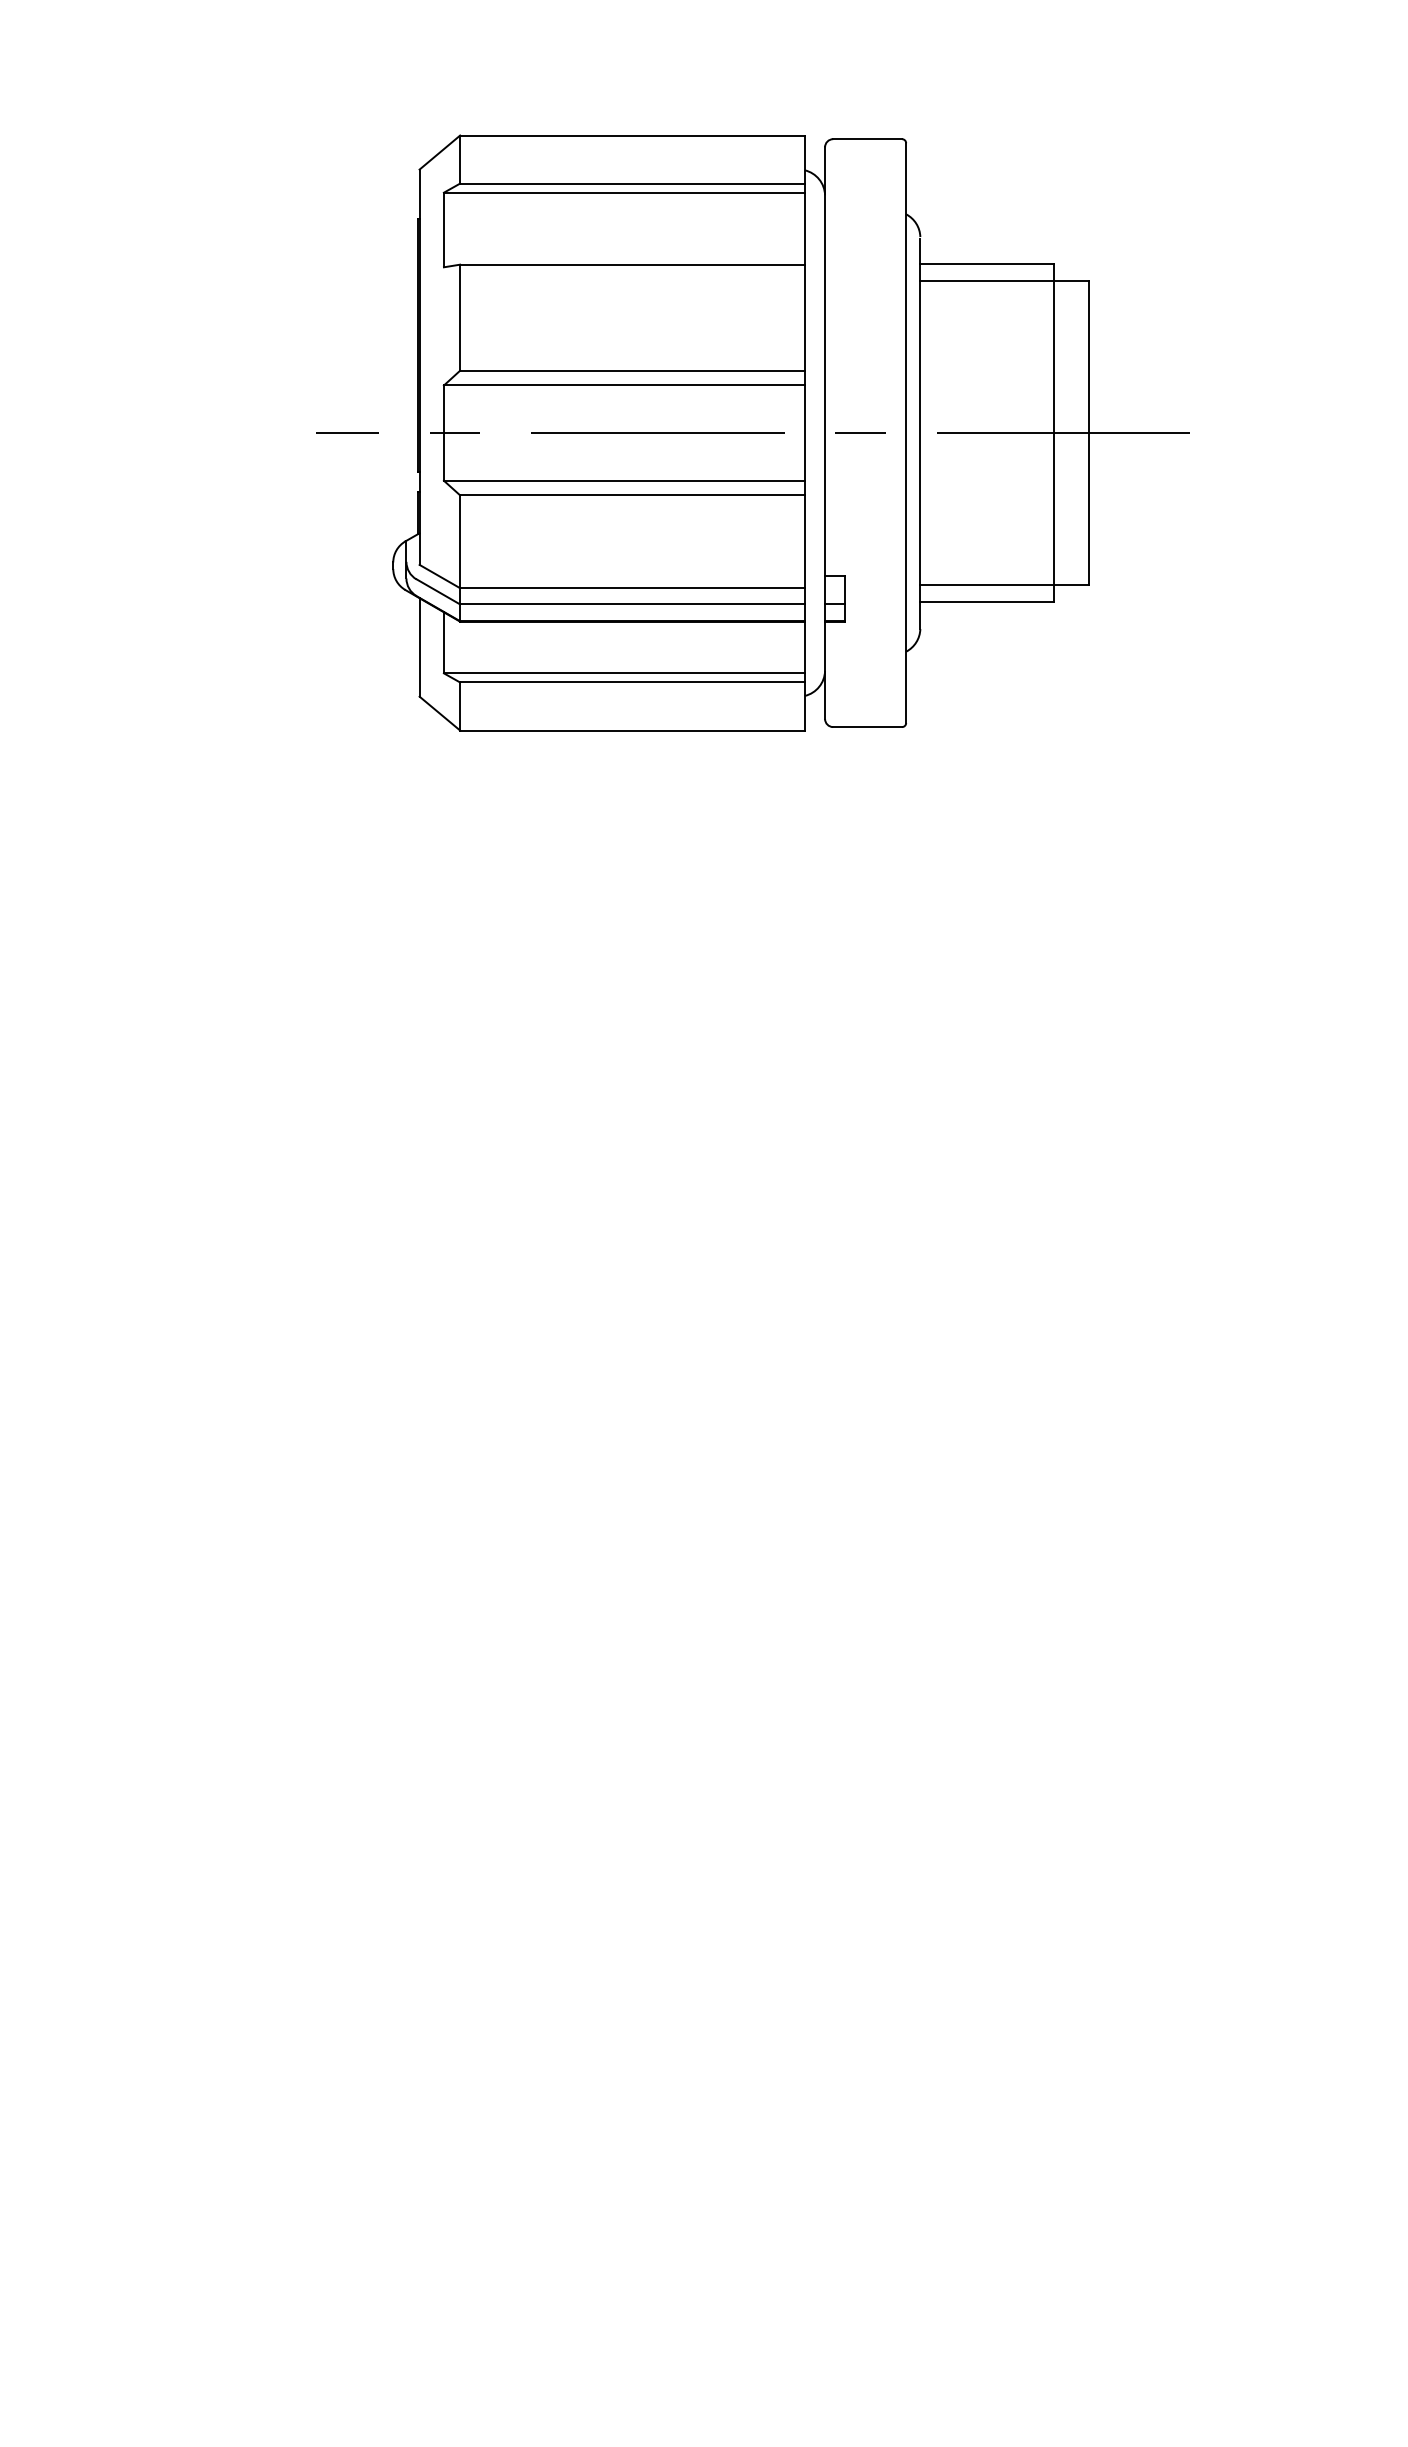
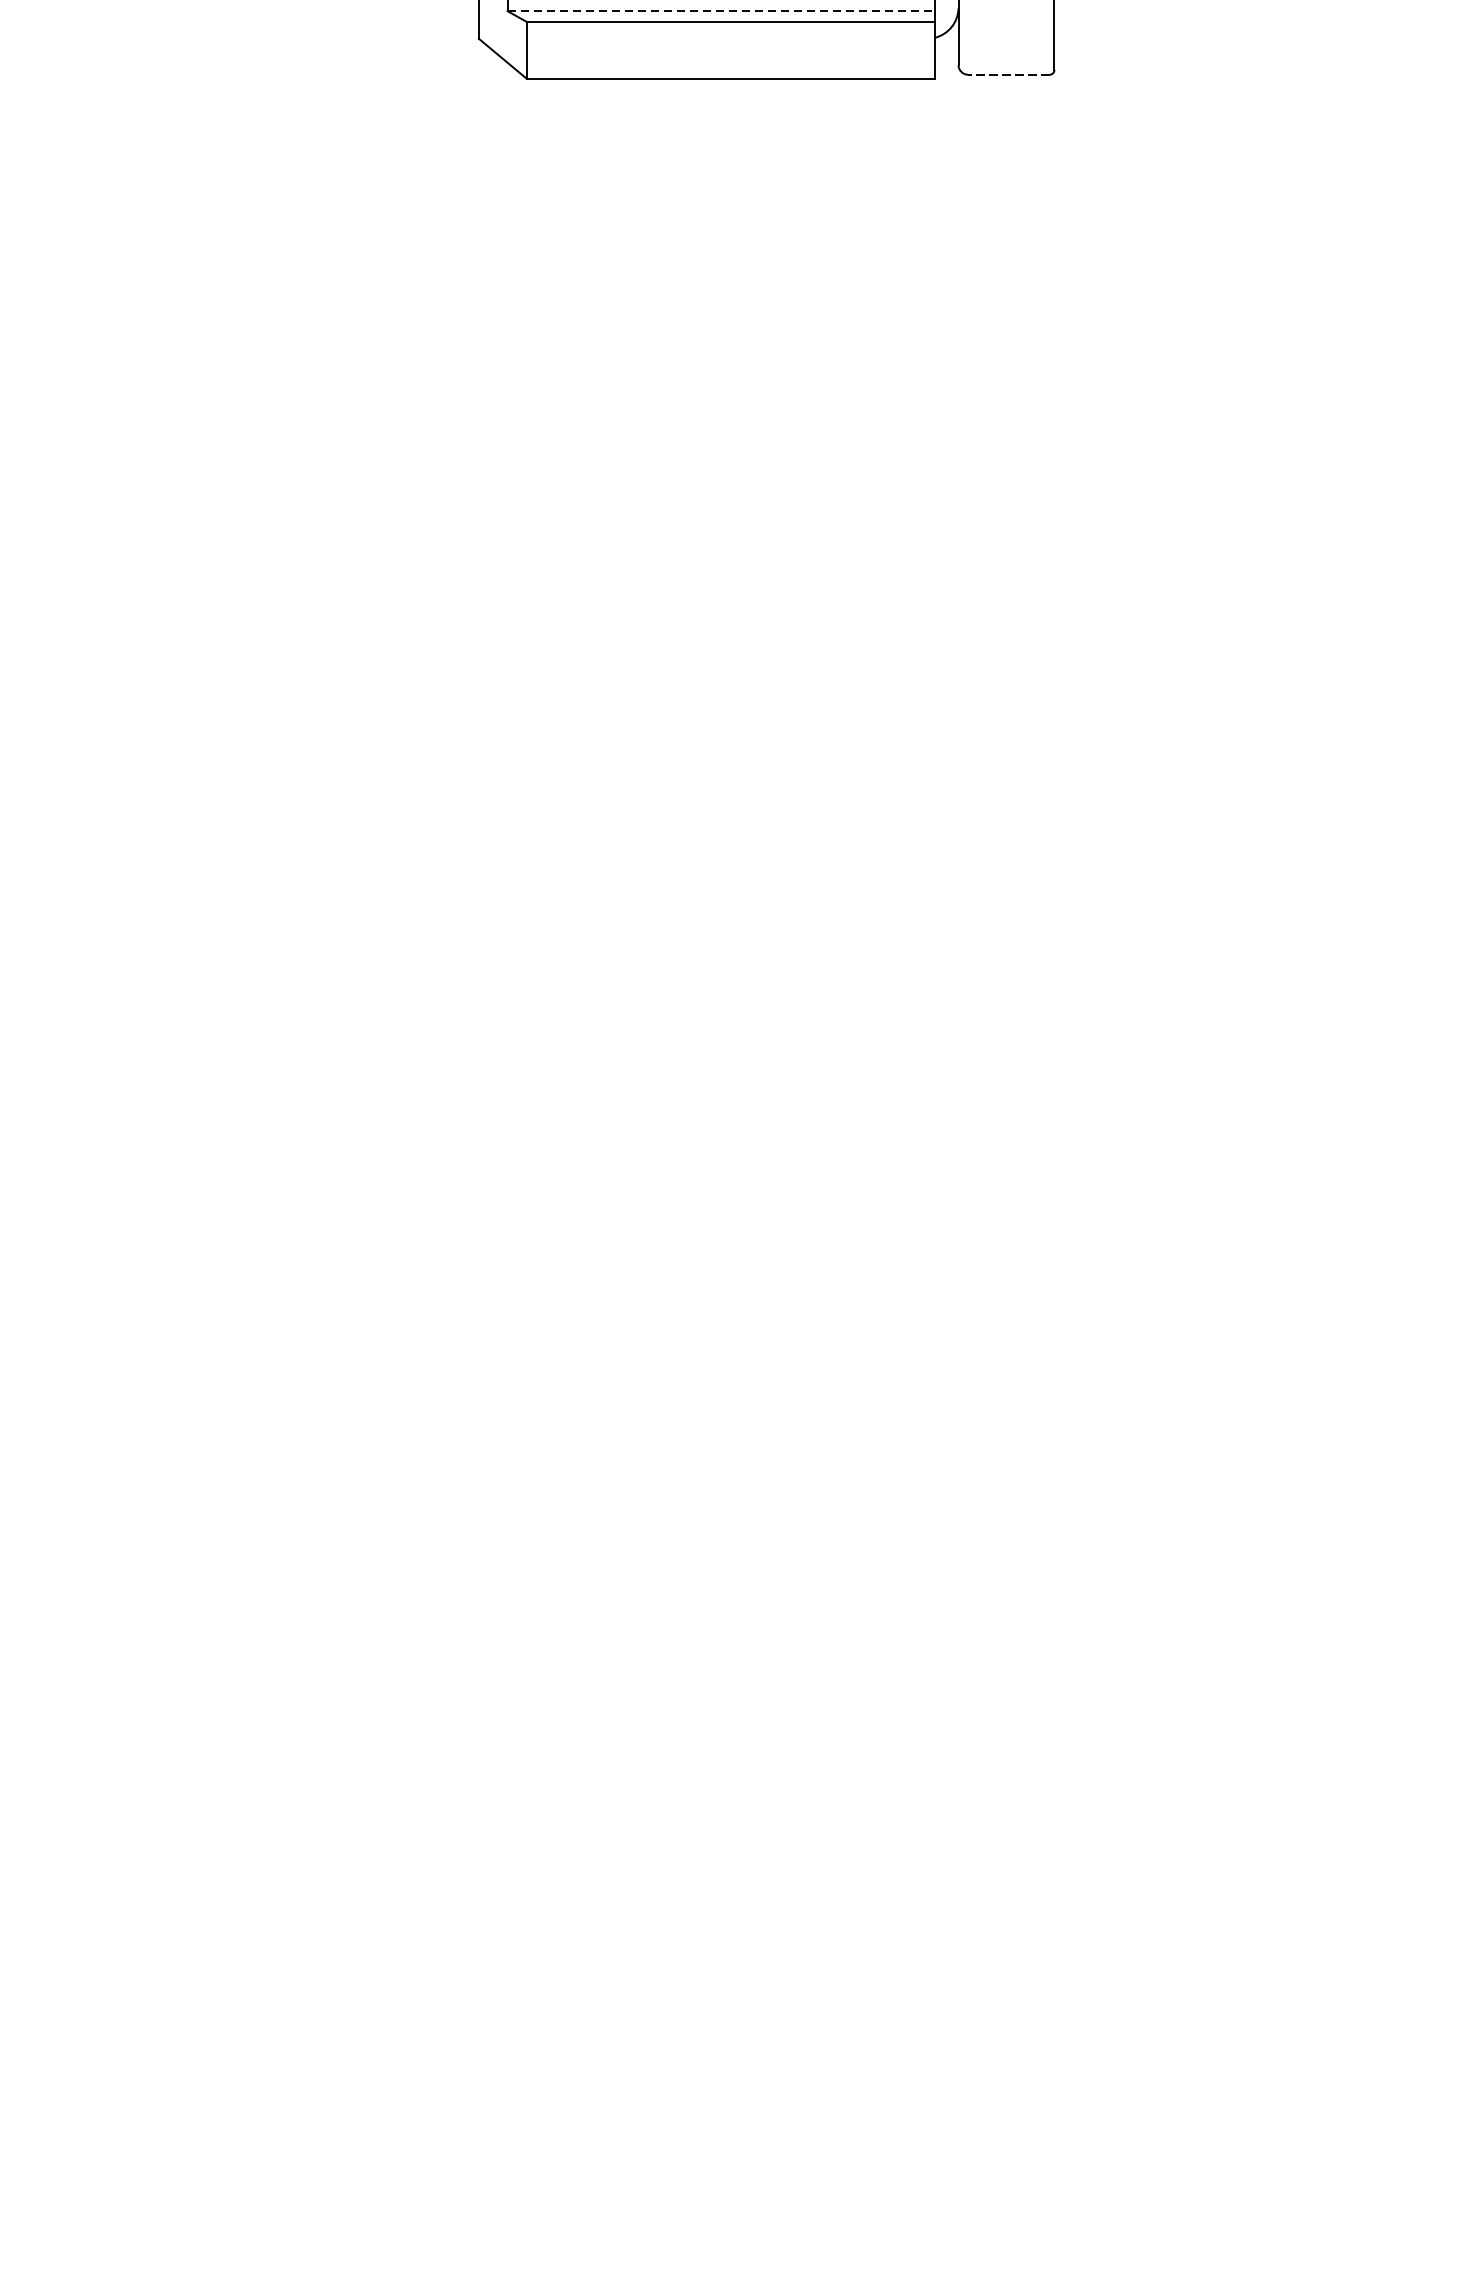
line: (624, 673) -> (721, 11), solid -> dashed
line: (867, 727) -> (1008, 75), solid -> dashed

